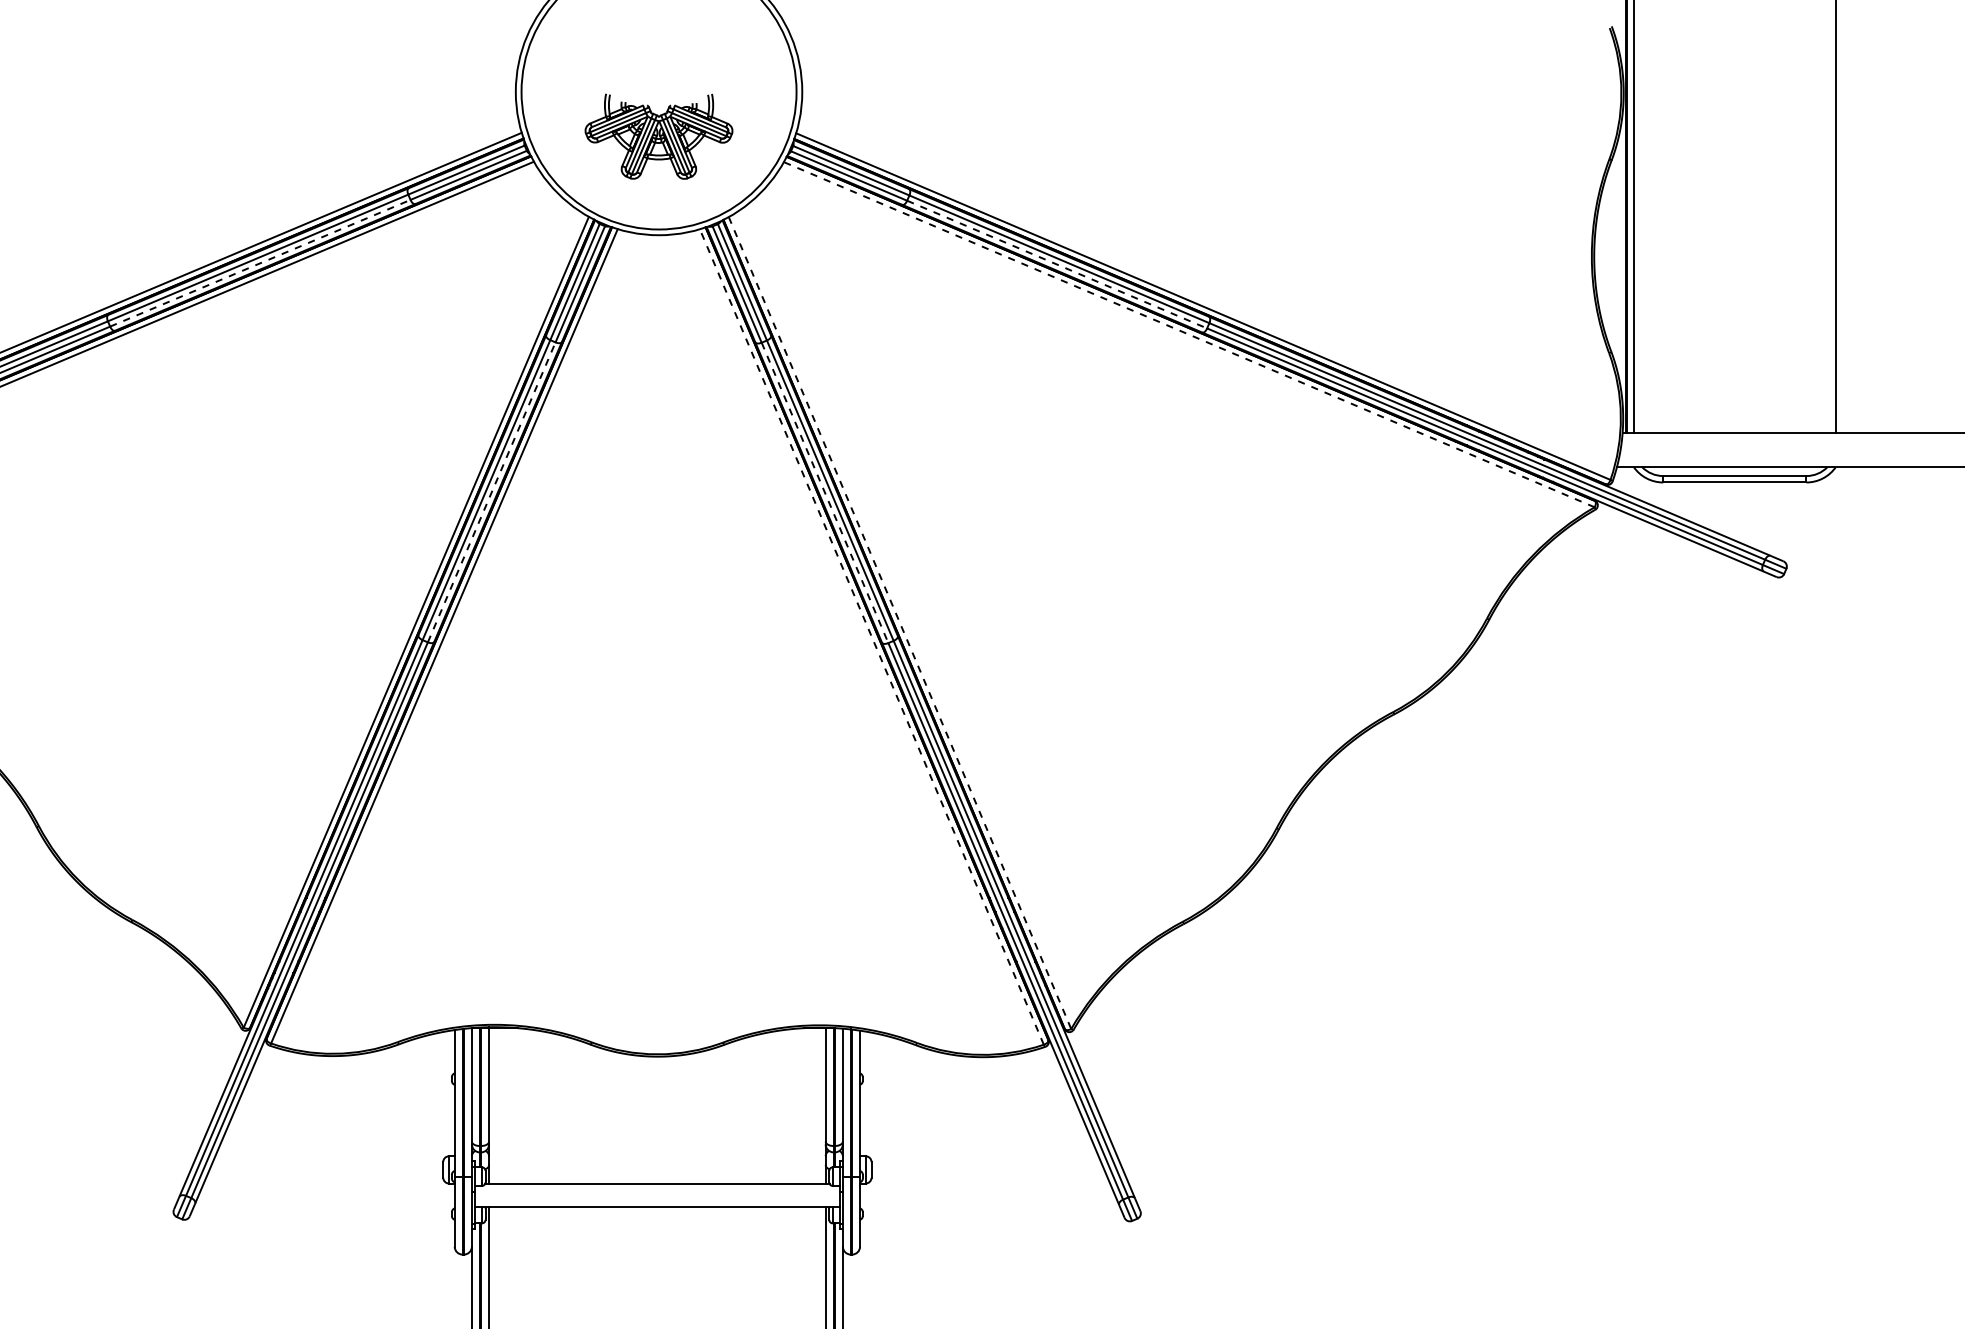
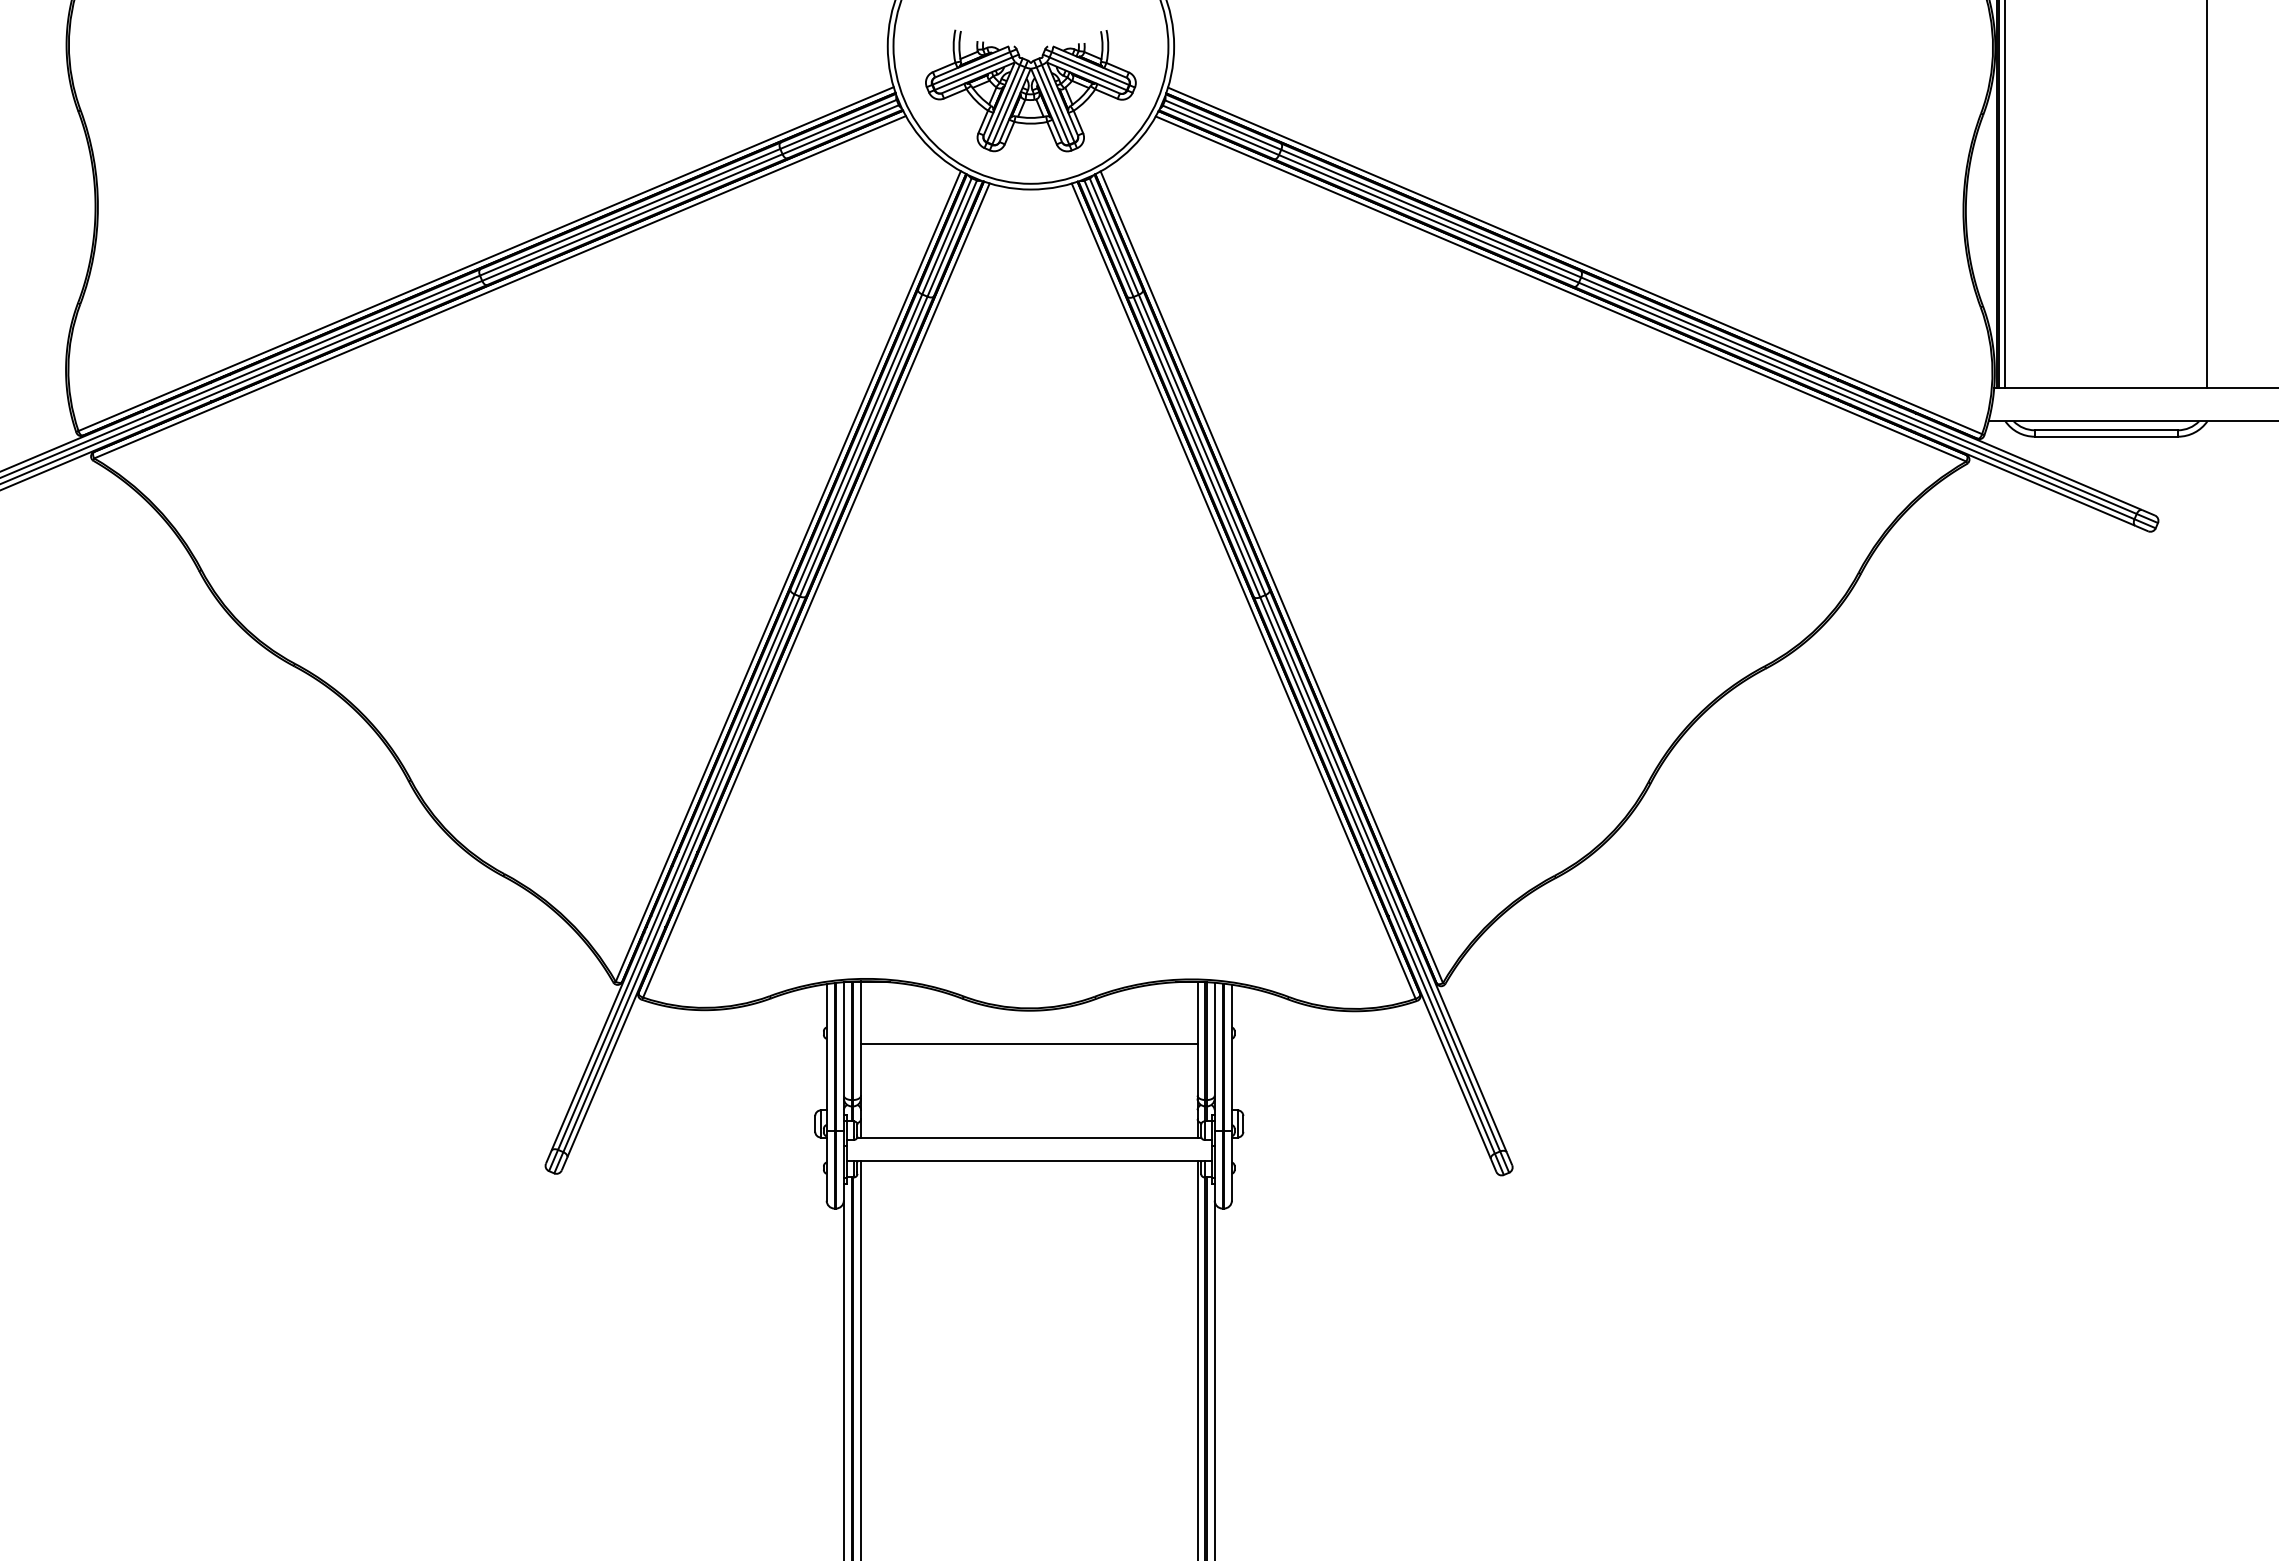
part: (658, 136) -> (1030, 90), size x1.43
line: (260, 263) -> (632, 217), dashed -> solid
line: (1056, 264) -> (1428, 218), dashed -> solid
line: (1188, 334) -> (1560, 288), dashed -> solid
line: (491, 492) -> (863, 446), dashed -> solid
line: (824, 493) -> (1196, 447), dashed -> solid
line: (900, 623) -> (1272, 577), dashed -> solid
line: (871, 636) -> (1243, 590), dashed -> solid
line: (657, 1089) -> (1029, 1043), added

